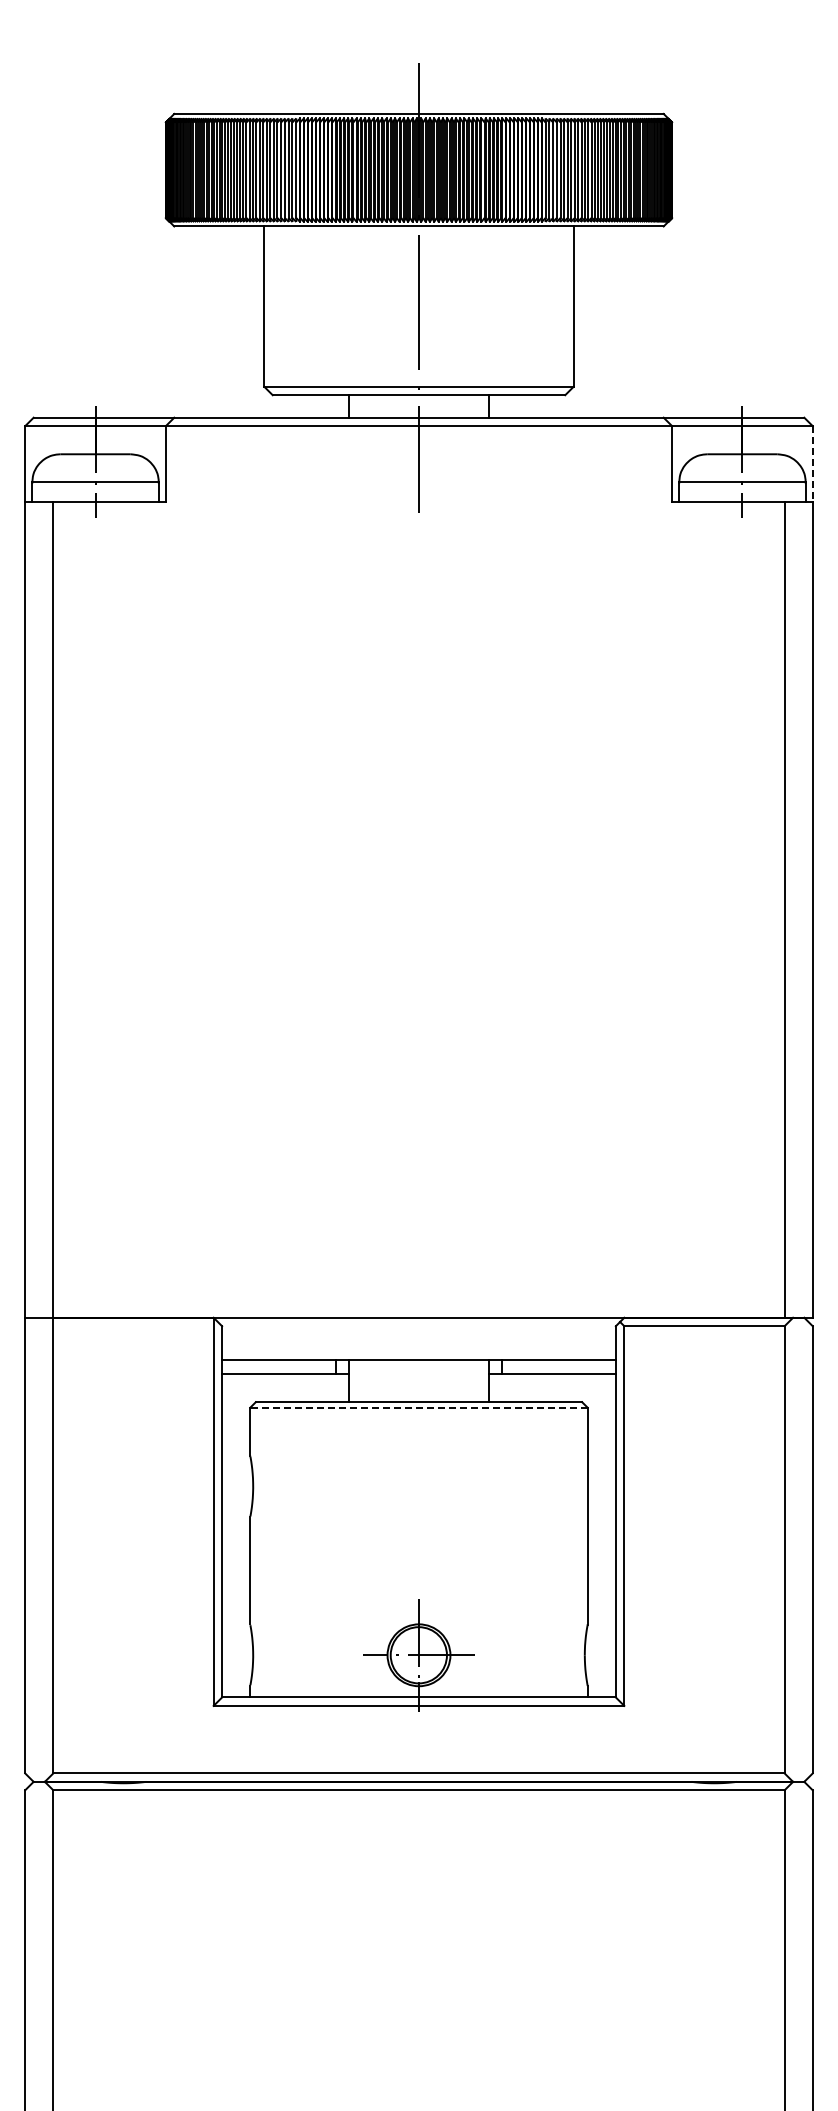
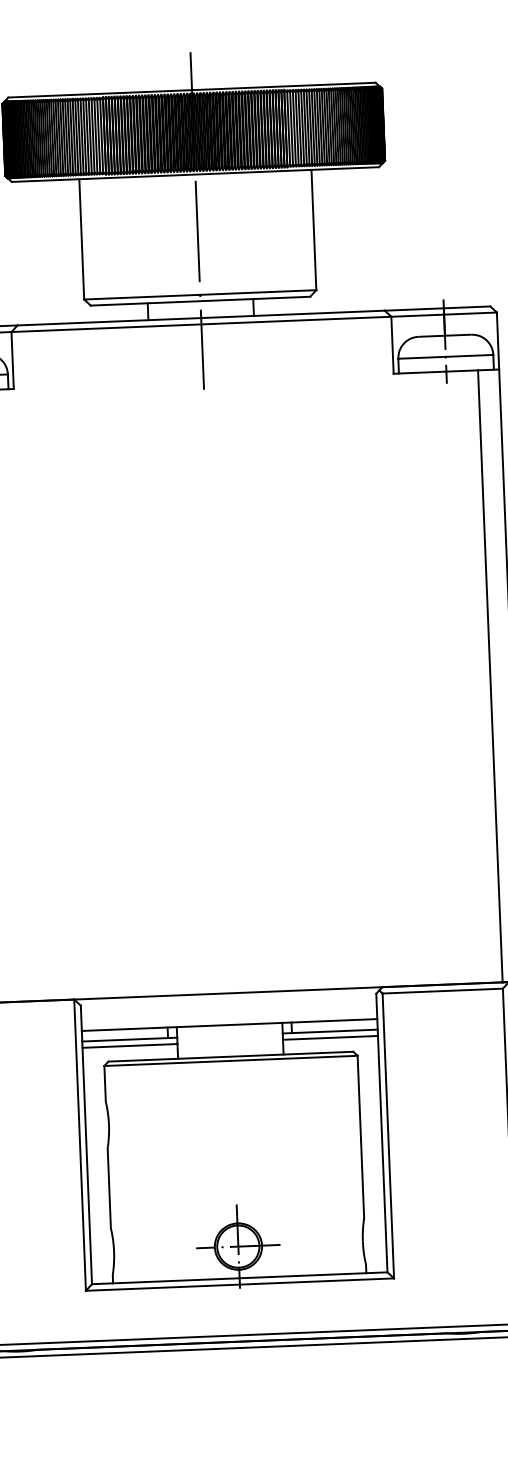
line: (812, 464) -> (497, 341), dashed -> solid
line: (285, 1382) -> (130, 1045), added
line: (552, 1382) -> (330, 1037), added
line: (418, 1407) -> (230, 1060), dashed -> solid

